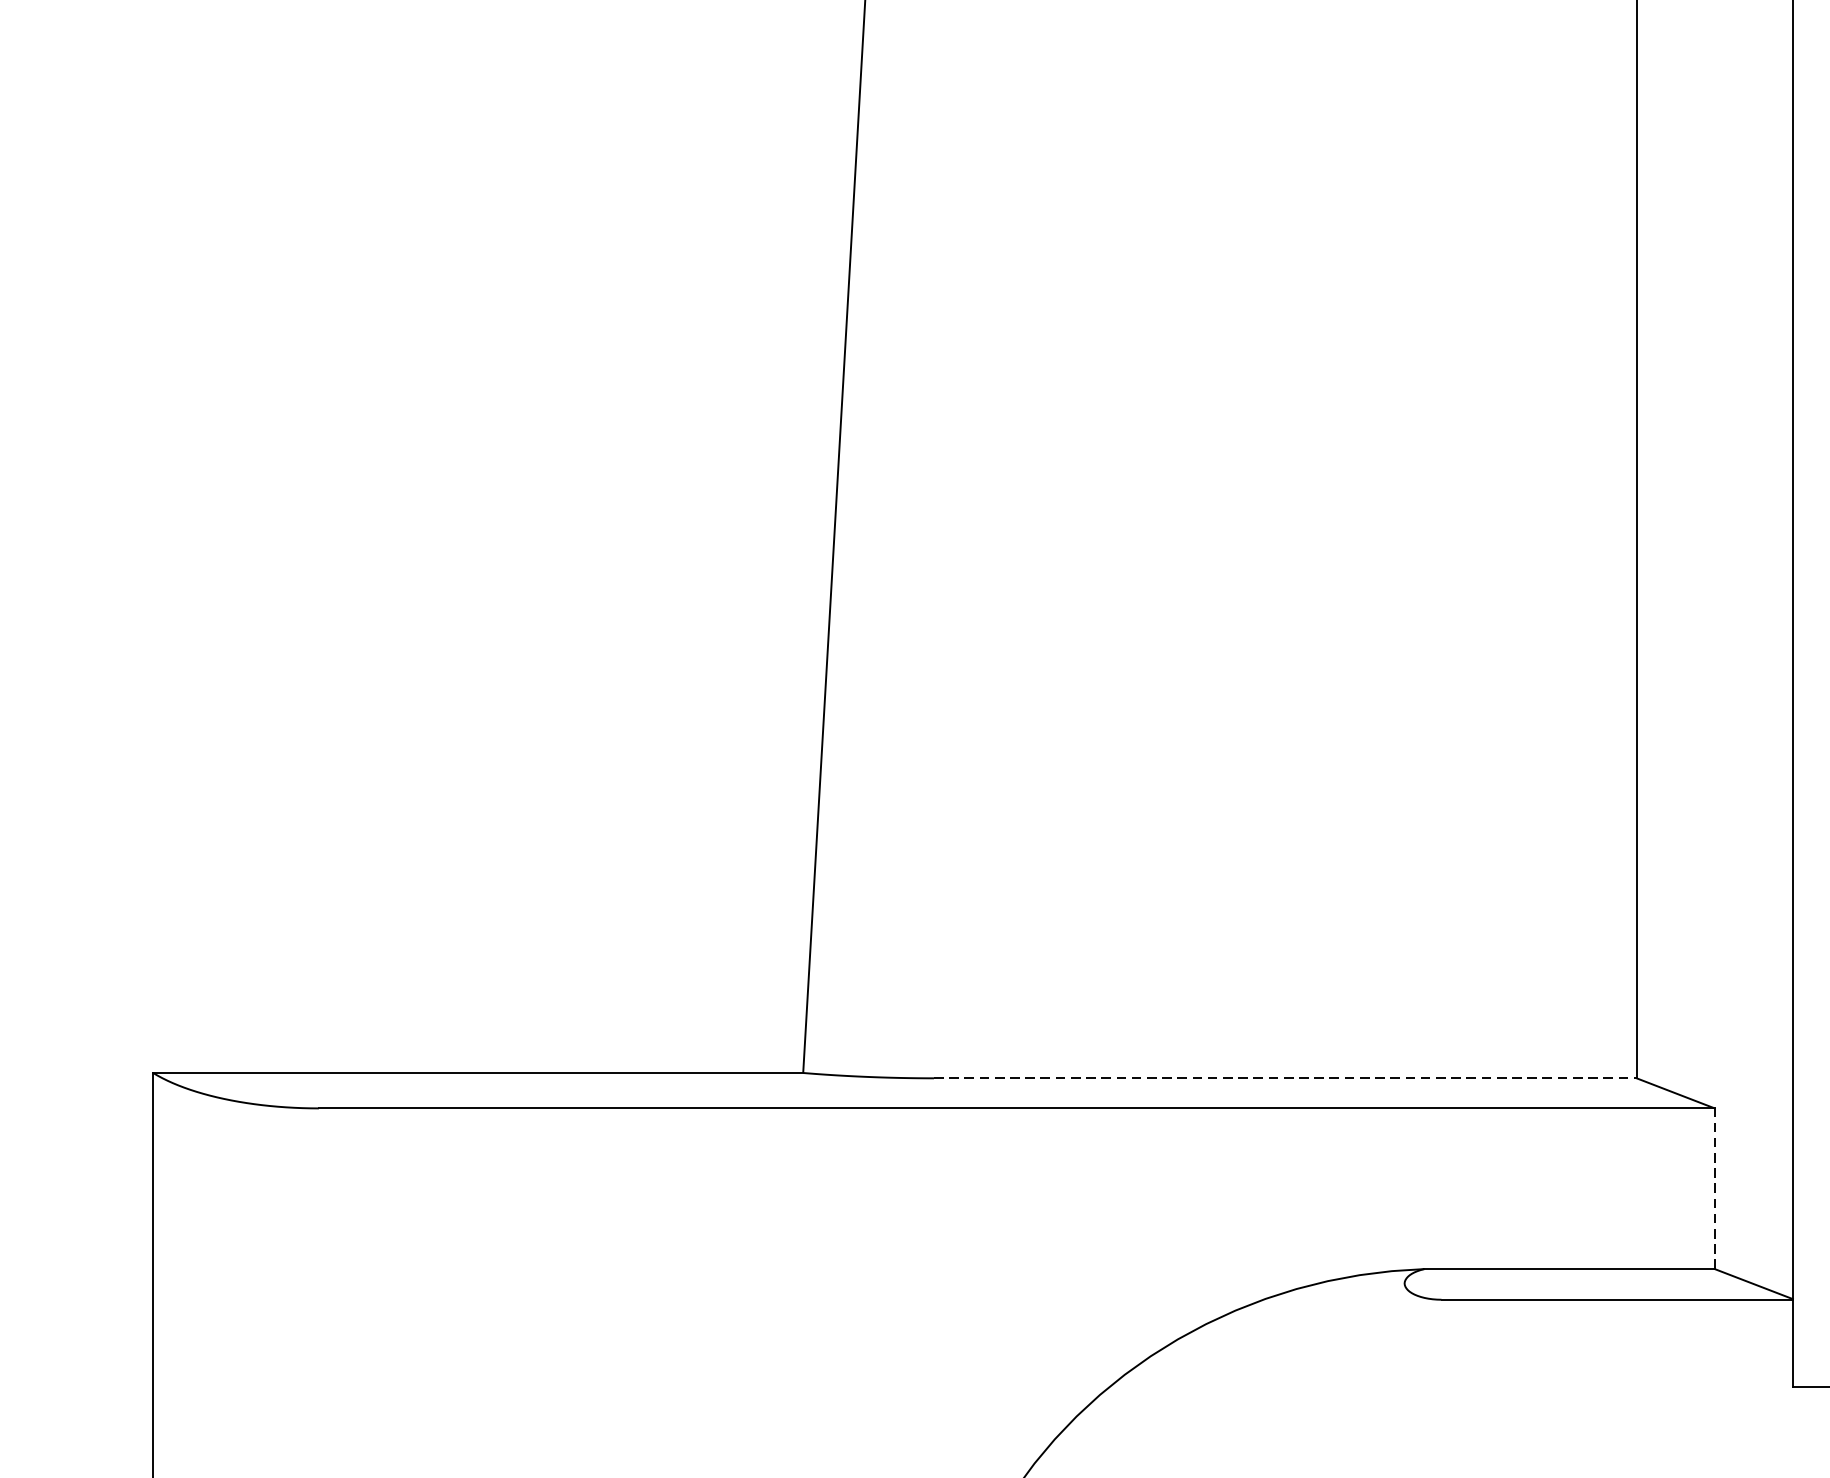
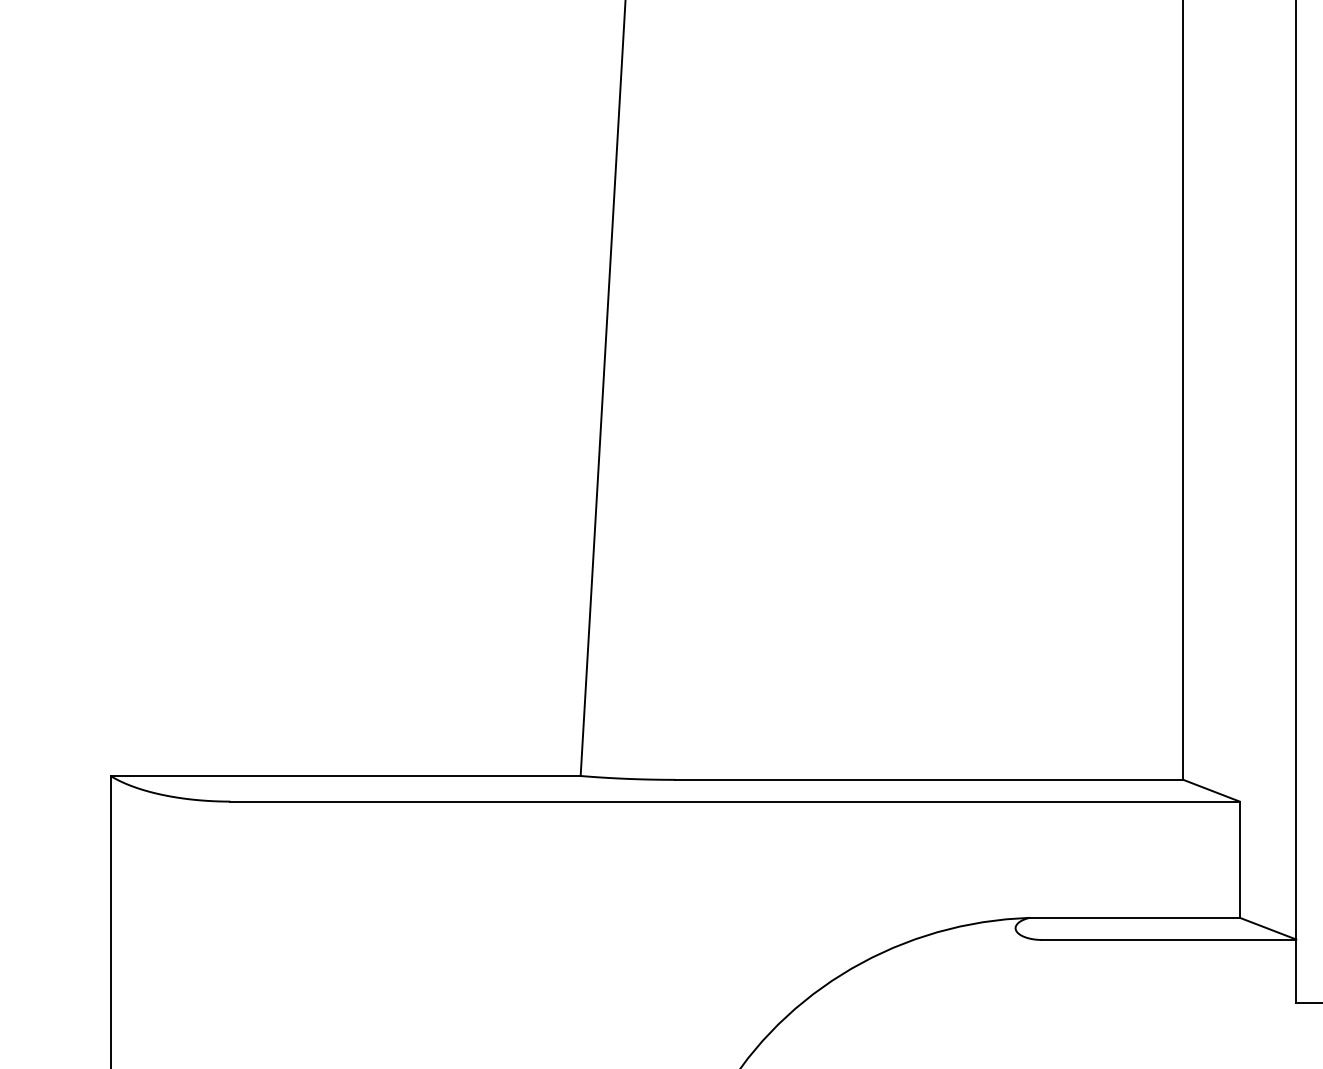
line: (1285, 1077) -> (929, 779), dashed -> solid
line: (1714, 1188) -> (1239, 859), dashed -> solid

